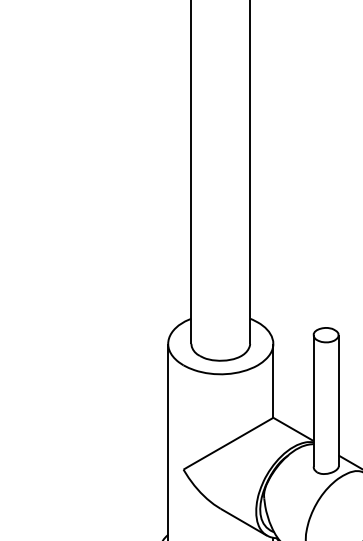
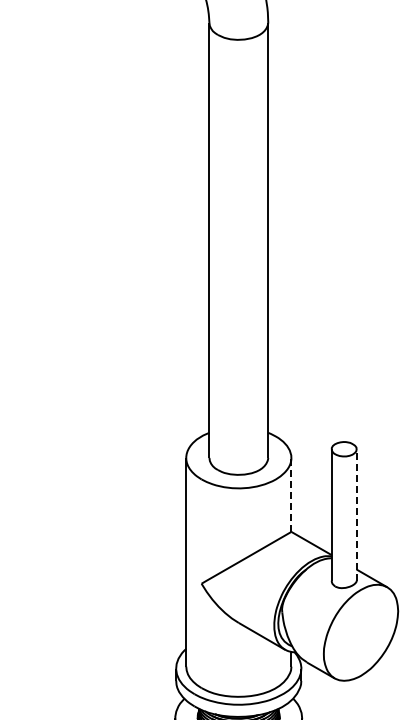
line: (273, 380) -> (291, 494), solid -> dashed
line: (338, 400) -> (356, 514), solid -> dashed

